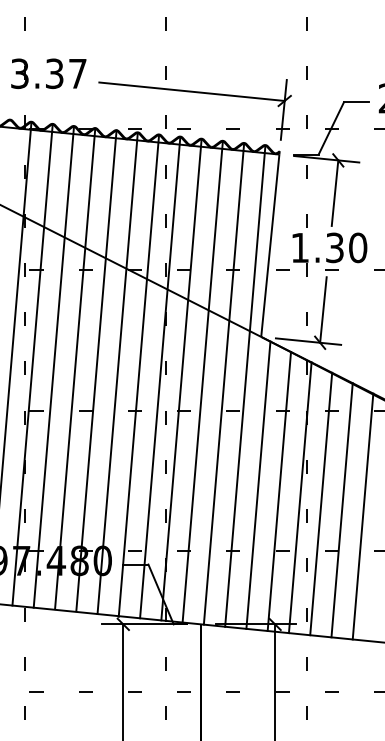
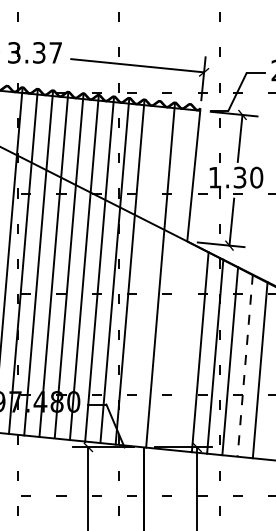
line: (202, 381) -> (145, 273), removed
line: (245, 385) -> (175, 276), removed
line: (258, 484) -> (185, 347), removed
line: (342, 510) -> (245, 365), solid -> dashed

